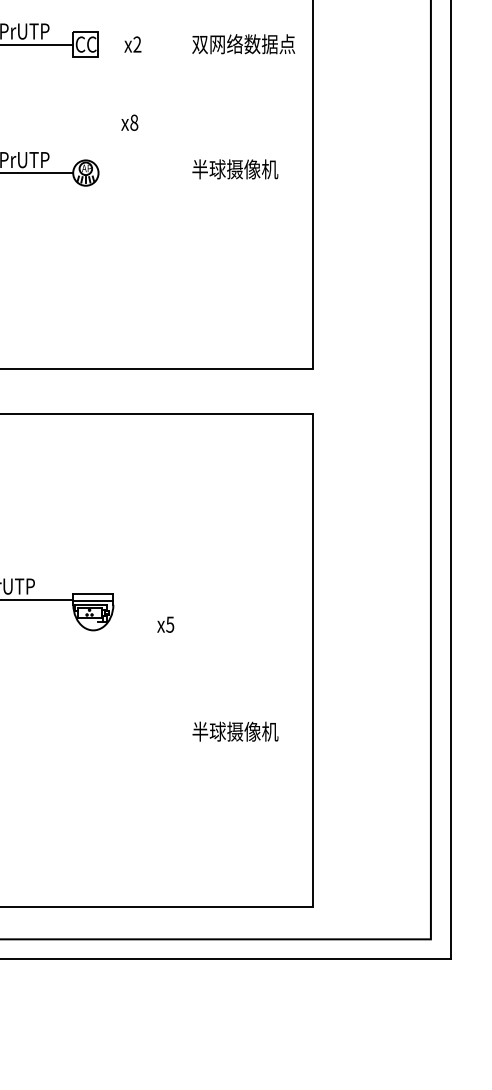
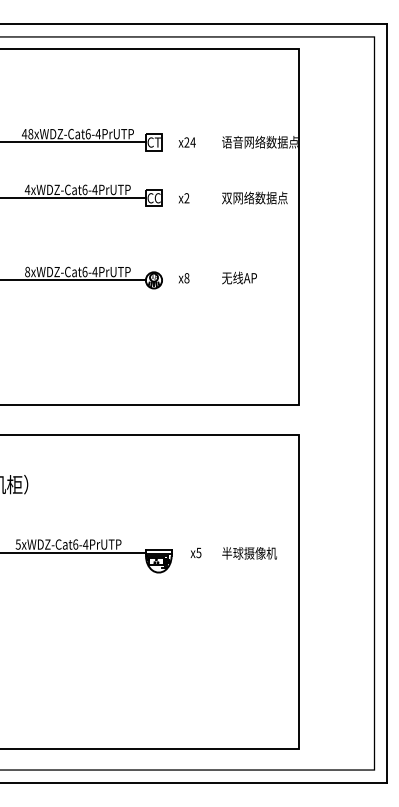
text: (128, 123) -> (183, 278), moved
text: (235, 168) -> (249, 277), 半球摄像机 -> 无线AP
text: (164, 623) -> (195, 552), moved
text: (235, 731) -> (249, 553), moved

